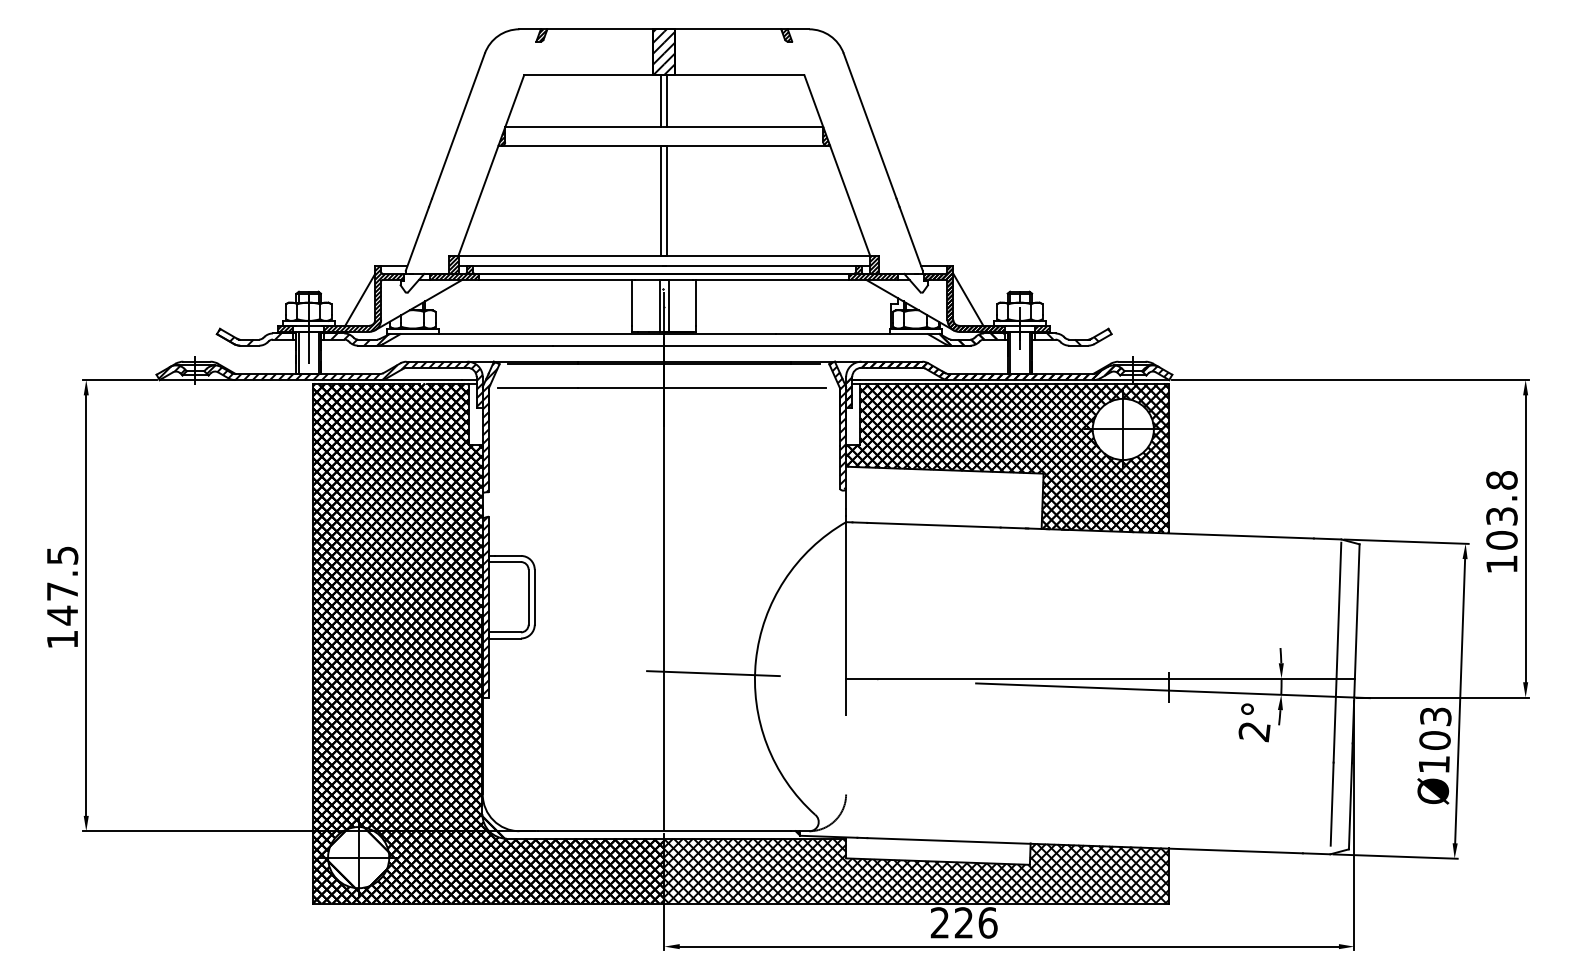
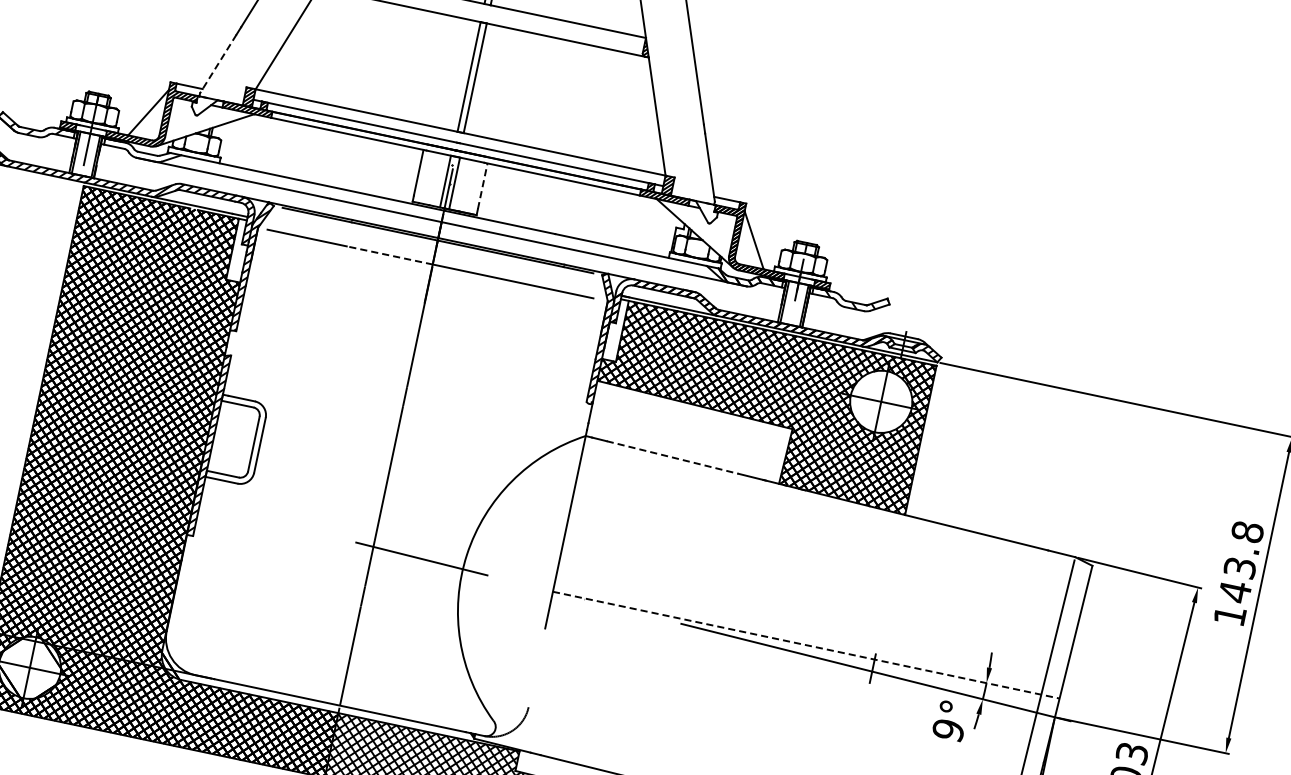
line: (417, 238) -> (218, 63), solid -> dashed
line: (696, 302) -> (482, 185), solid -> dashed
hatch: (356, 339) -> (136, 151), removed
line: (620, 388) -> (389, 255), solid -> dashed
line: (934, 525) -> (673, 457), solid -> dashed
text: (1501, 540) -> (1234, 591), 103.8 -> 143.8
line: (1101, 678) -> (807, 645), solid -> dashed
text: (1254, 732) -> (948, 731), 2° -> 9°

